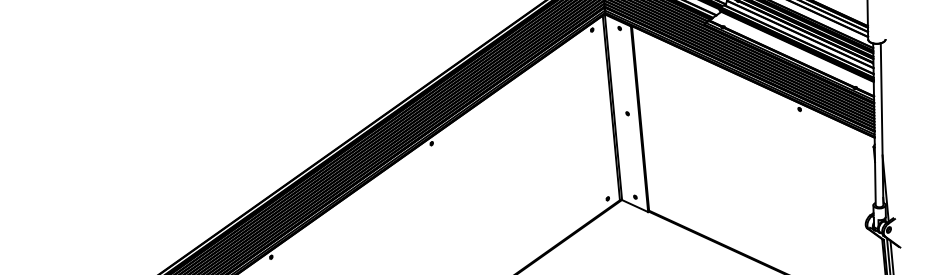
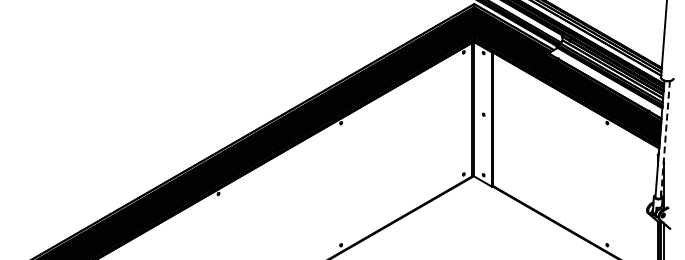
line: (882, 123) -> (665, 138), solid -> dashed

